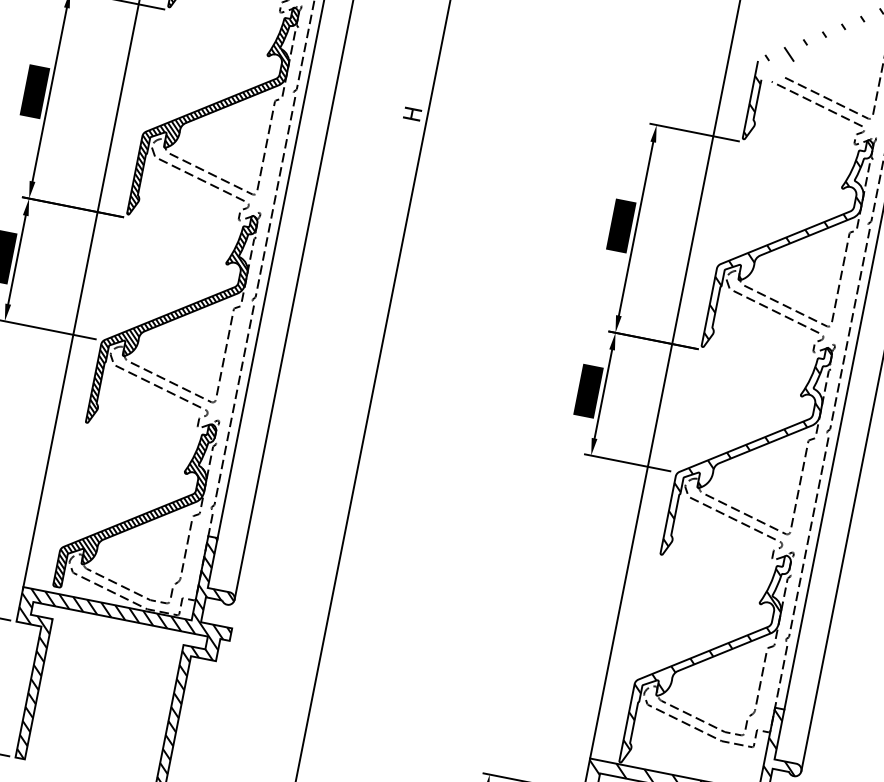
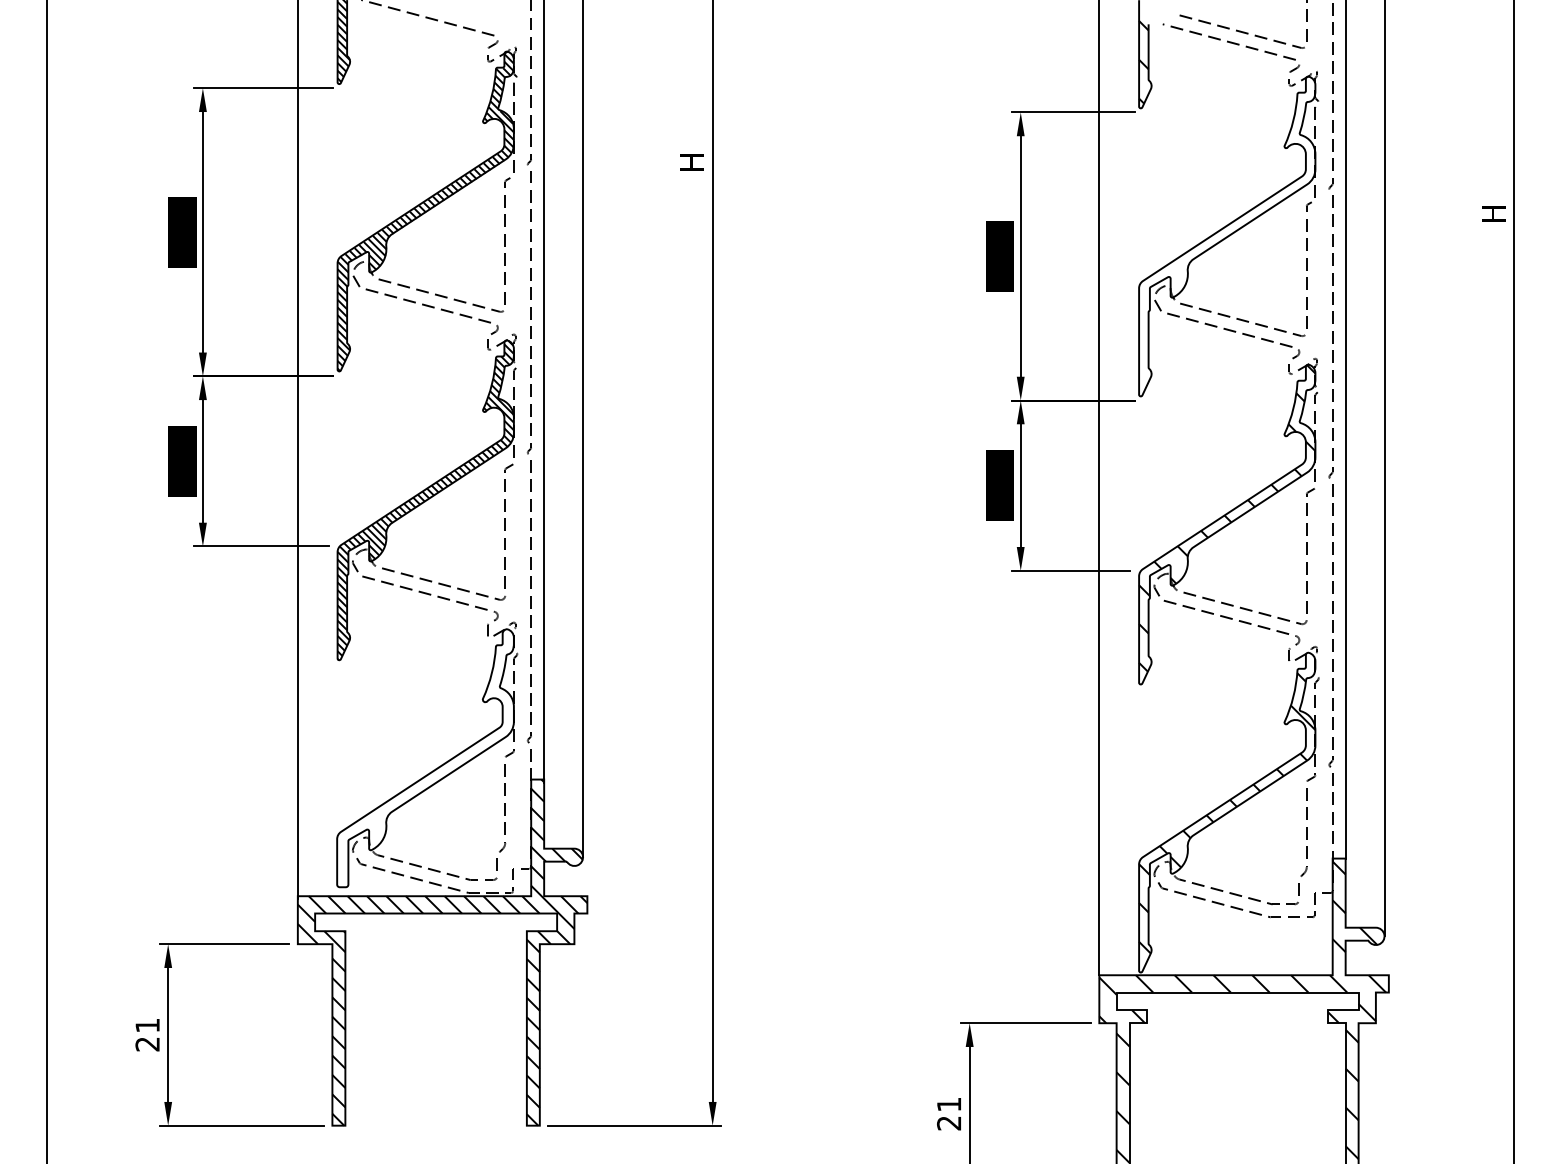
hatch: (788, 240) -> (1227, 231), removed
hatch: (135, 505) -> (425, 758), removed

